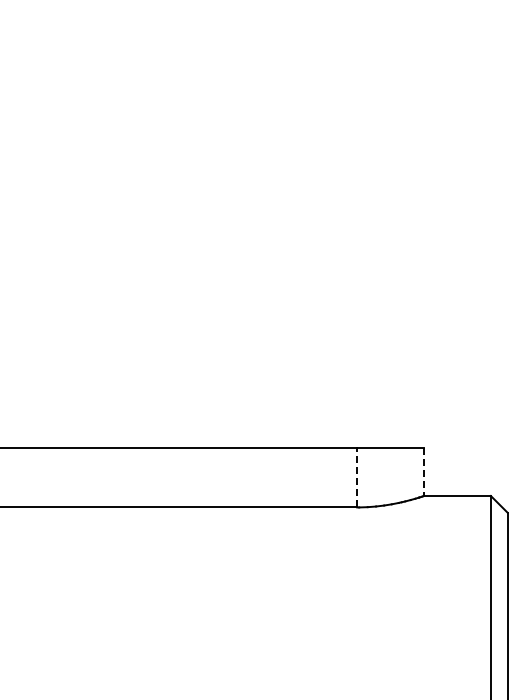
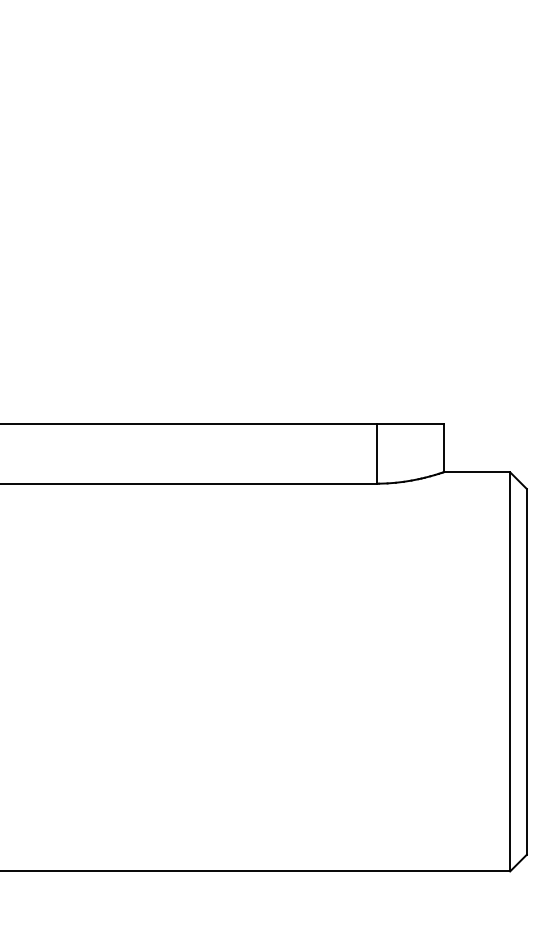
line: (423, 472) -> (443, 448), dashed -> solid
line: (357, 477) -> (377, 453), dashed -> solid

